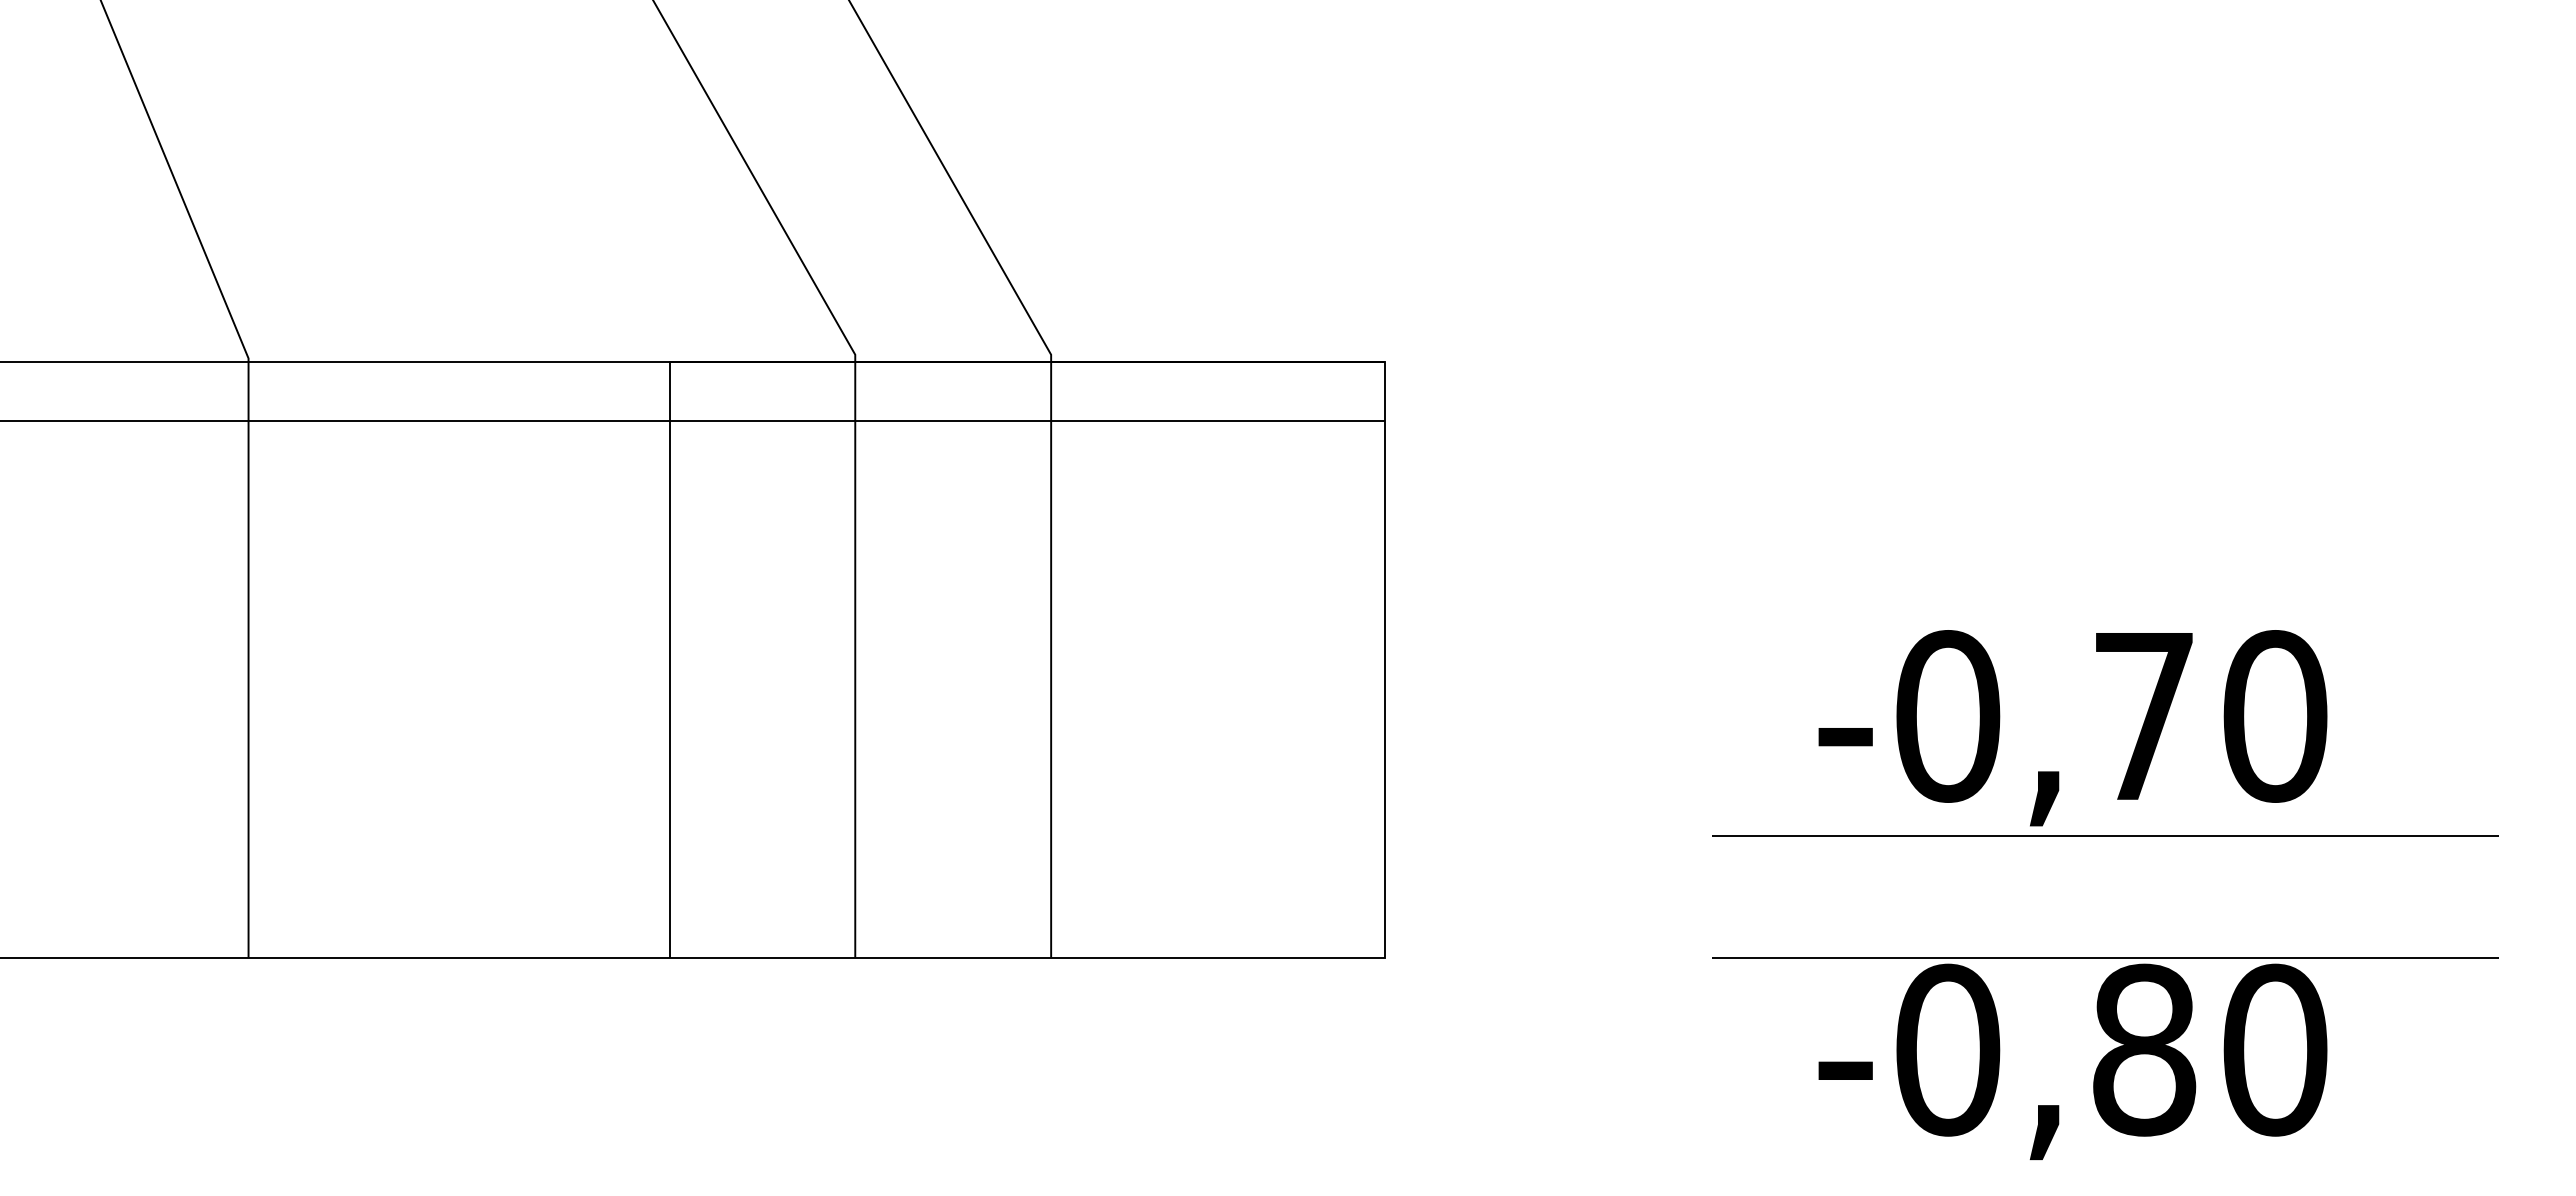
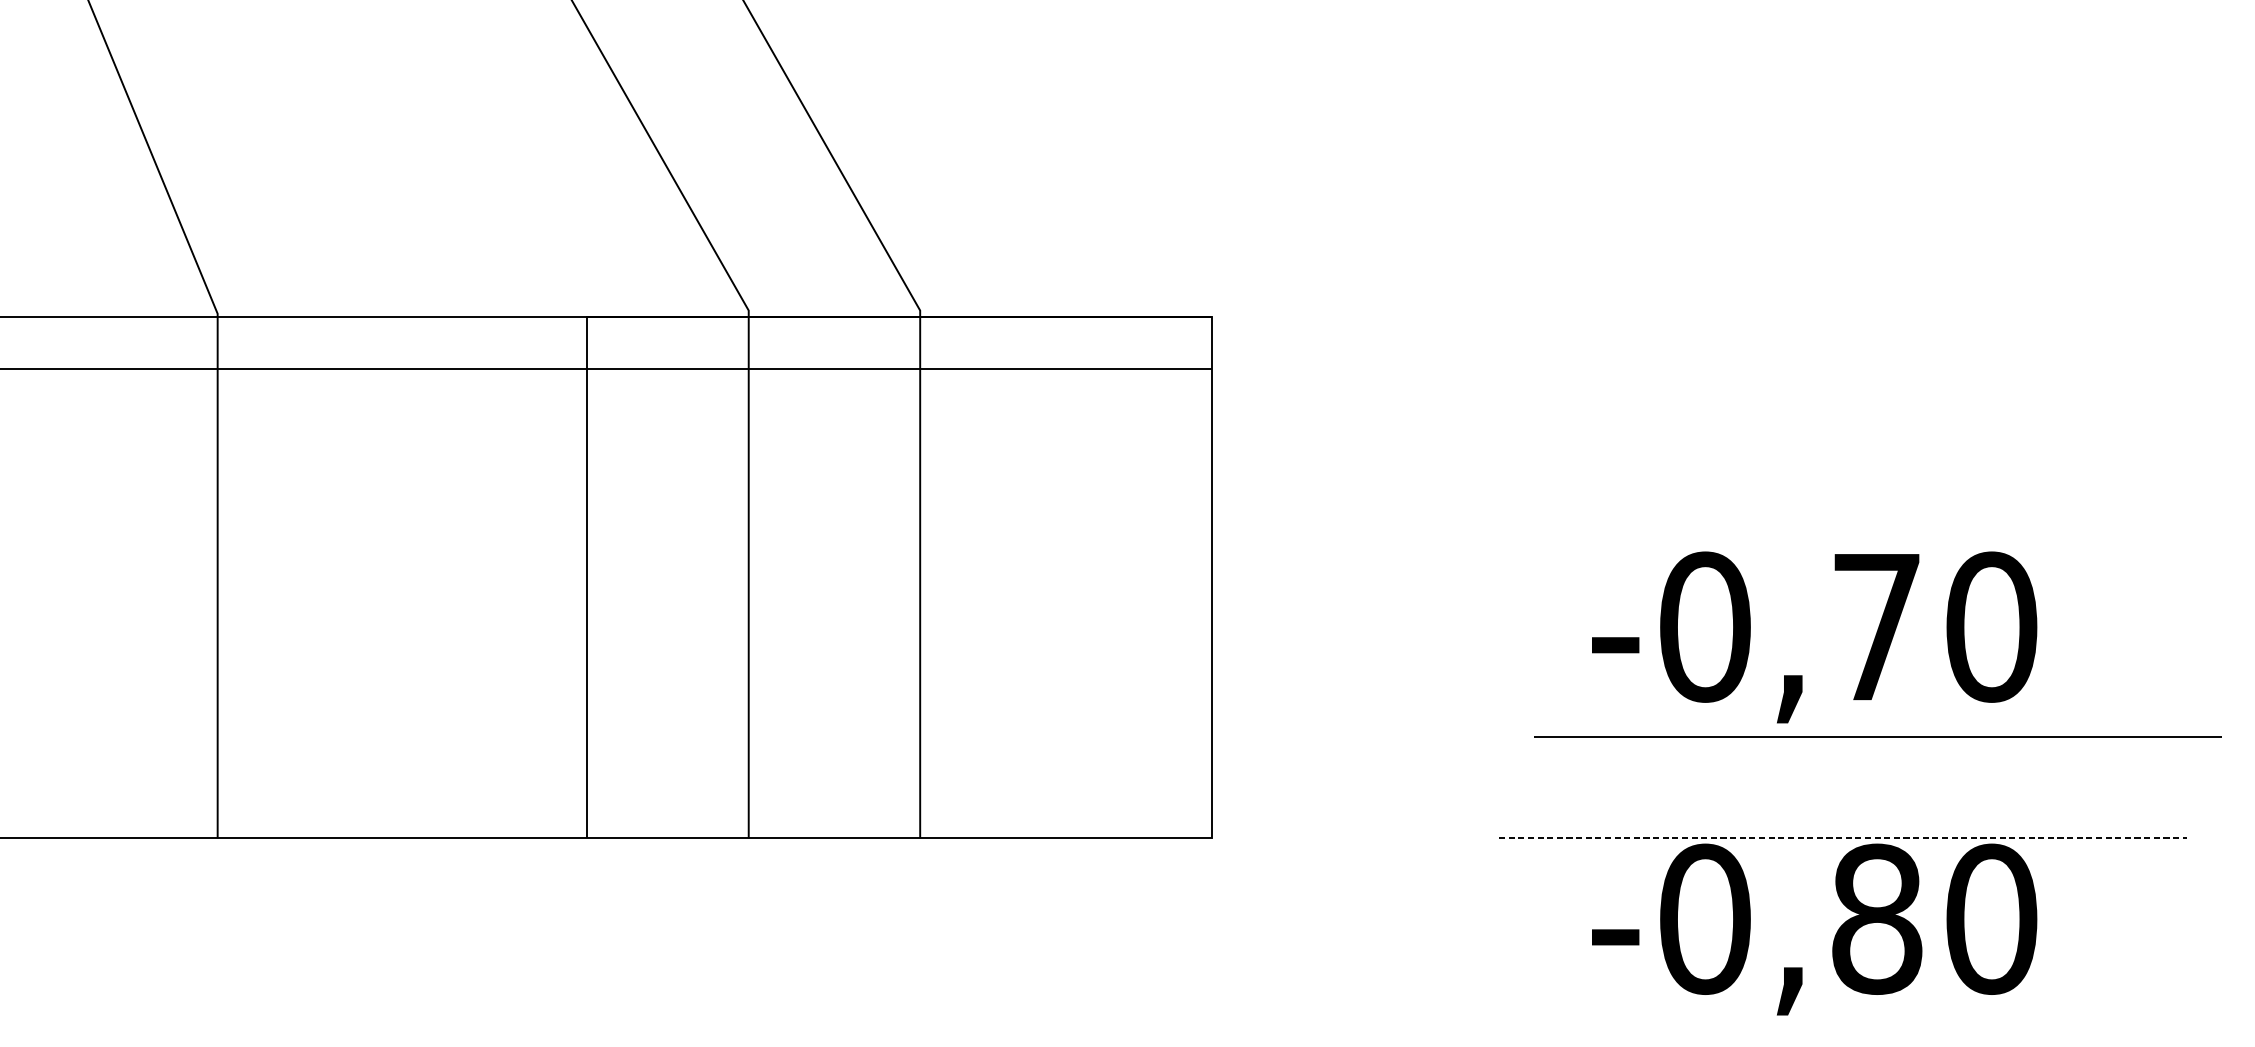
line: (2105, 835) -> (1878, 736), moved
line: (2106, 957) -> (1843, 838), solid -> dashed

